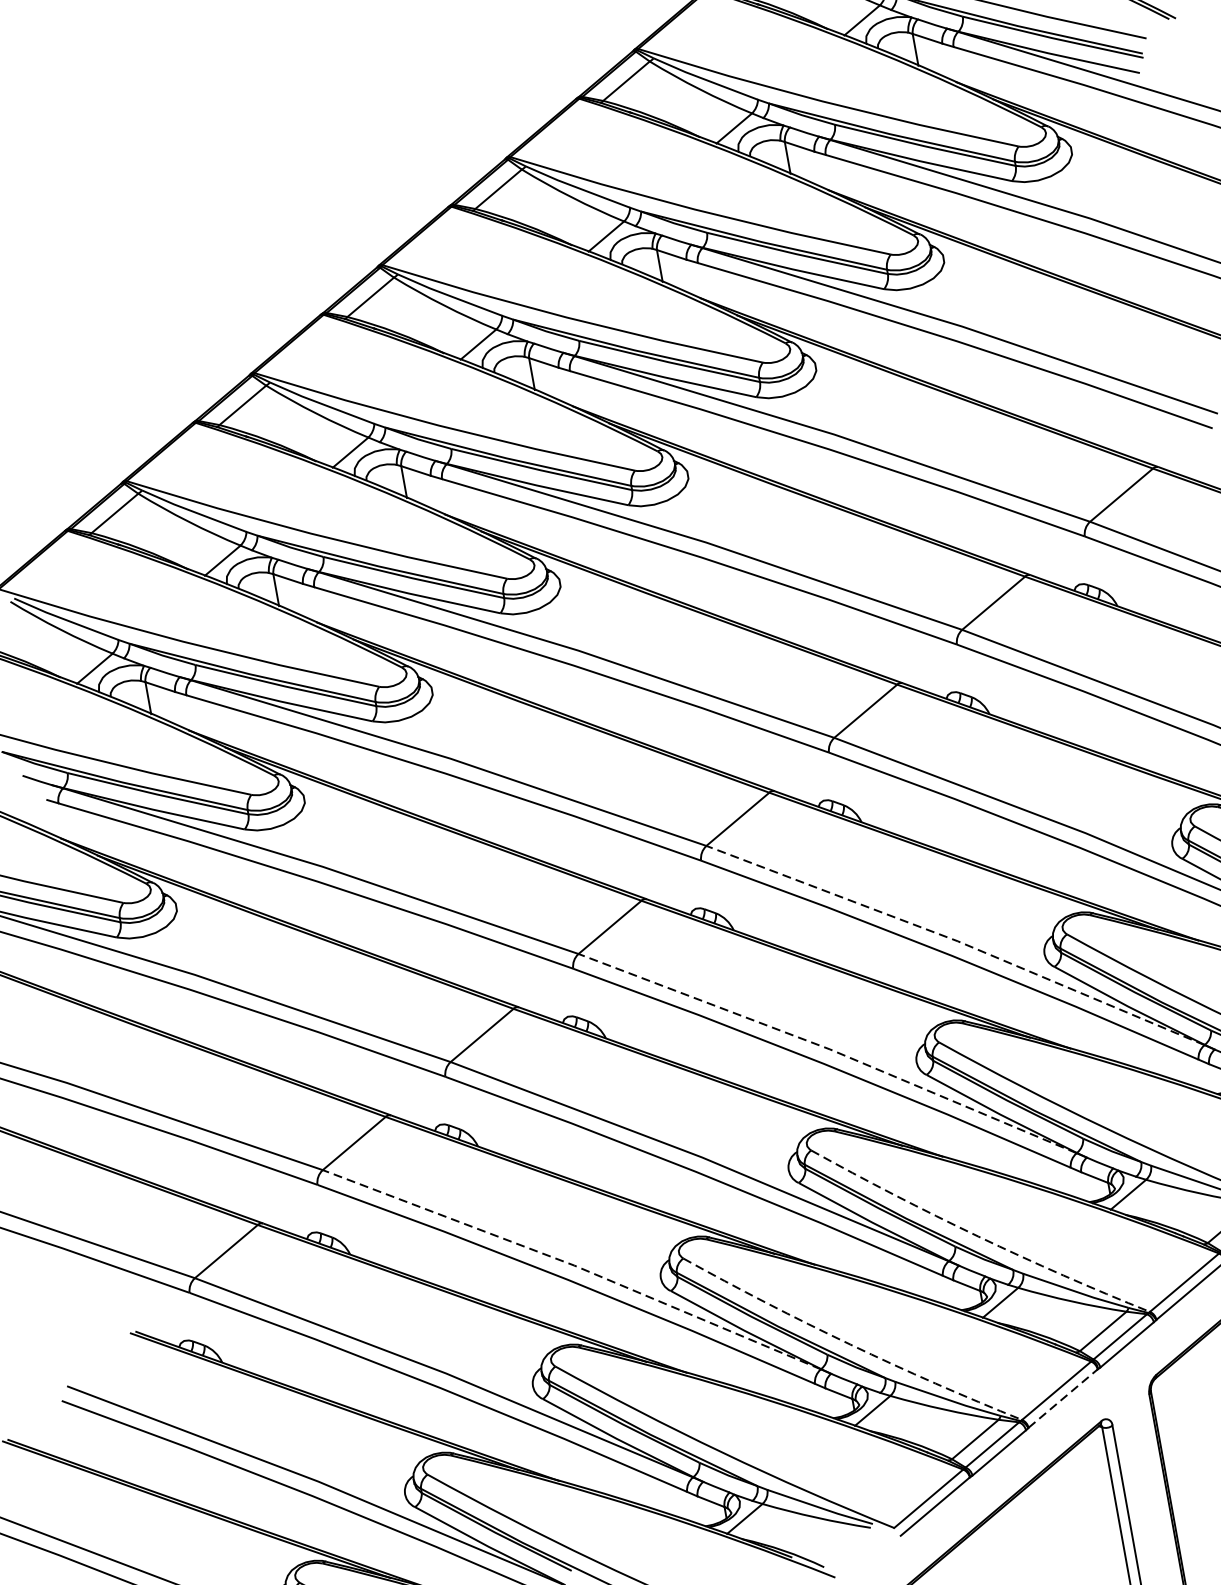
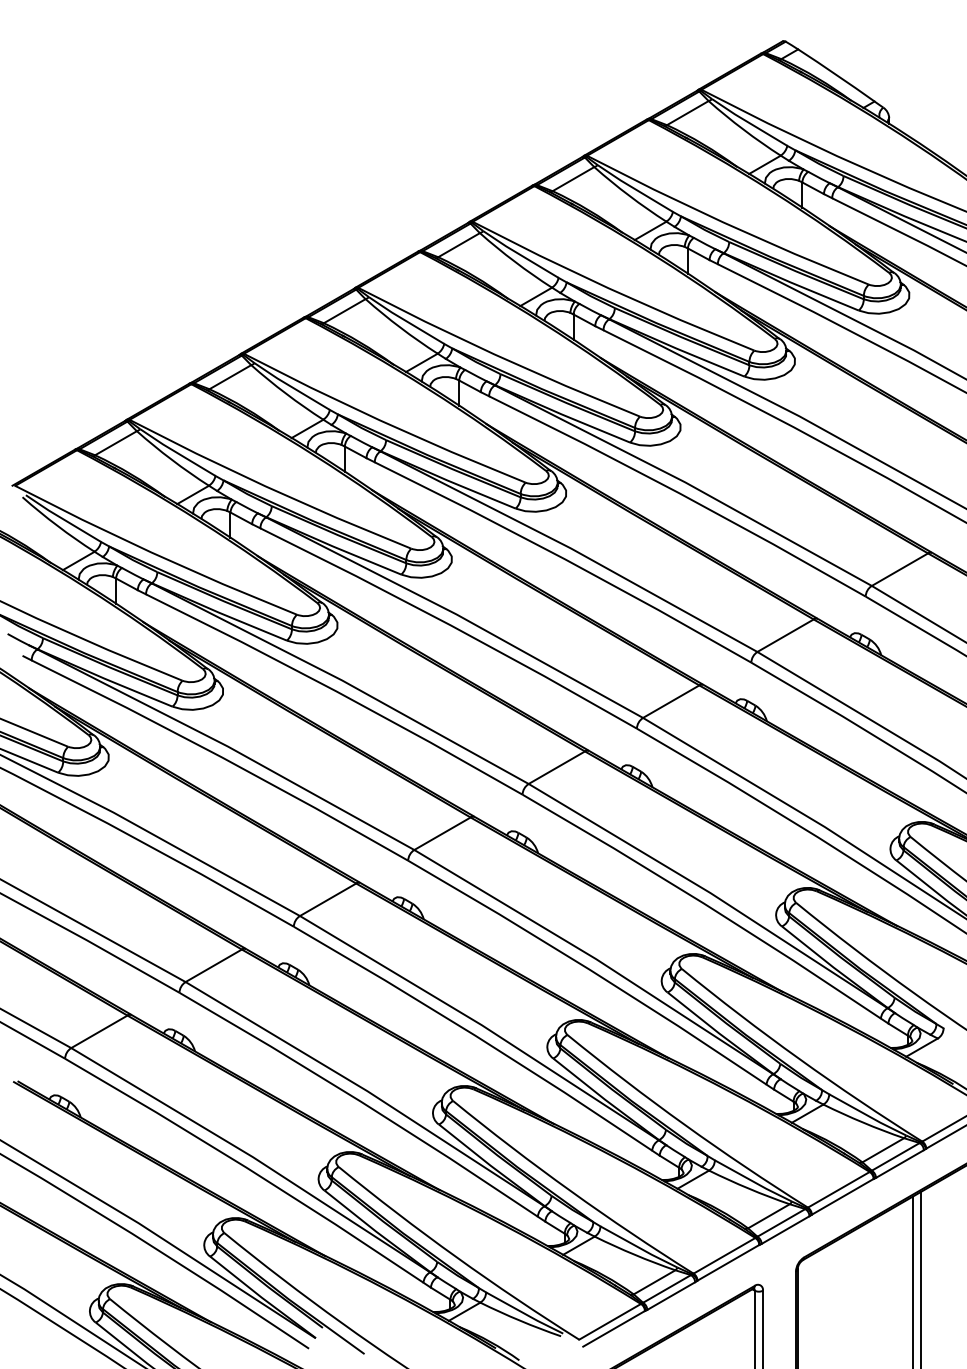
line: (957, 941) -> (710, 893), dashed -> solid
line: (830, 1049) -> (596, 959), dashed -> solid
arc: (978, 1236) -> (685, 1125), dashed -> solid
line: (574, 1265) -> (367, 1091), dashed -> solid
arc: (850, 1345) -> (570, 1191), dashed -> solid
line: (1063, 1398) -> (728, 1262), dashed -> solid

